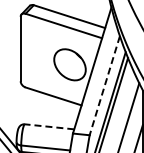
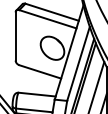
line: (104, 85) -> (78, 63), dashed -> solid
line: (49, 126) -> (37, 94), dashed -> solid

